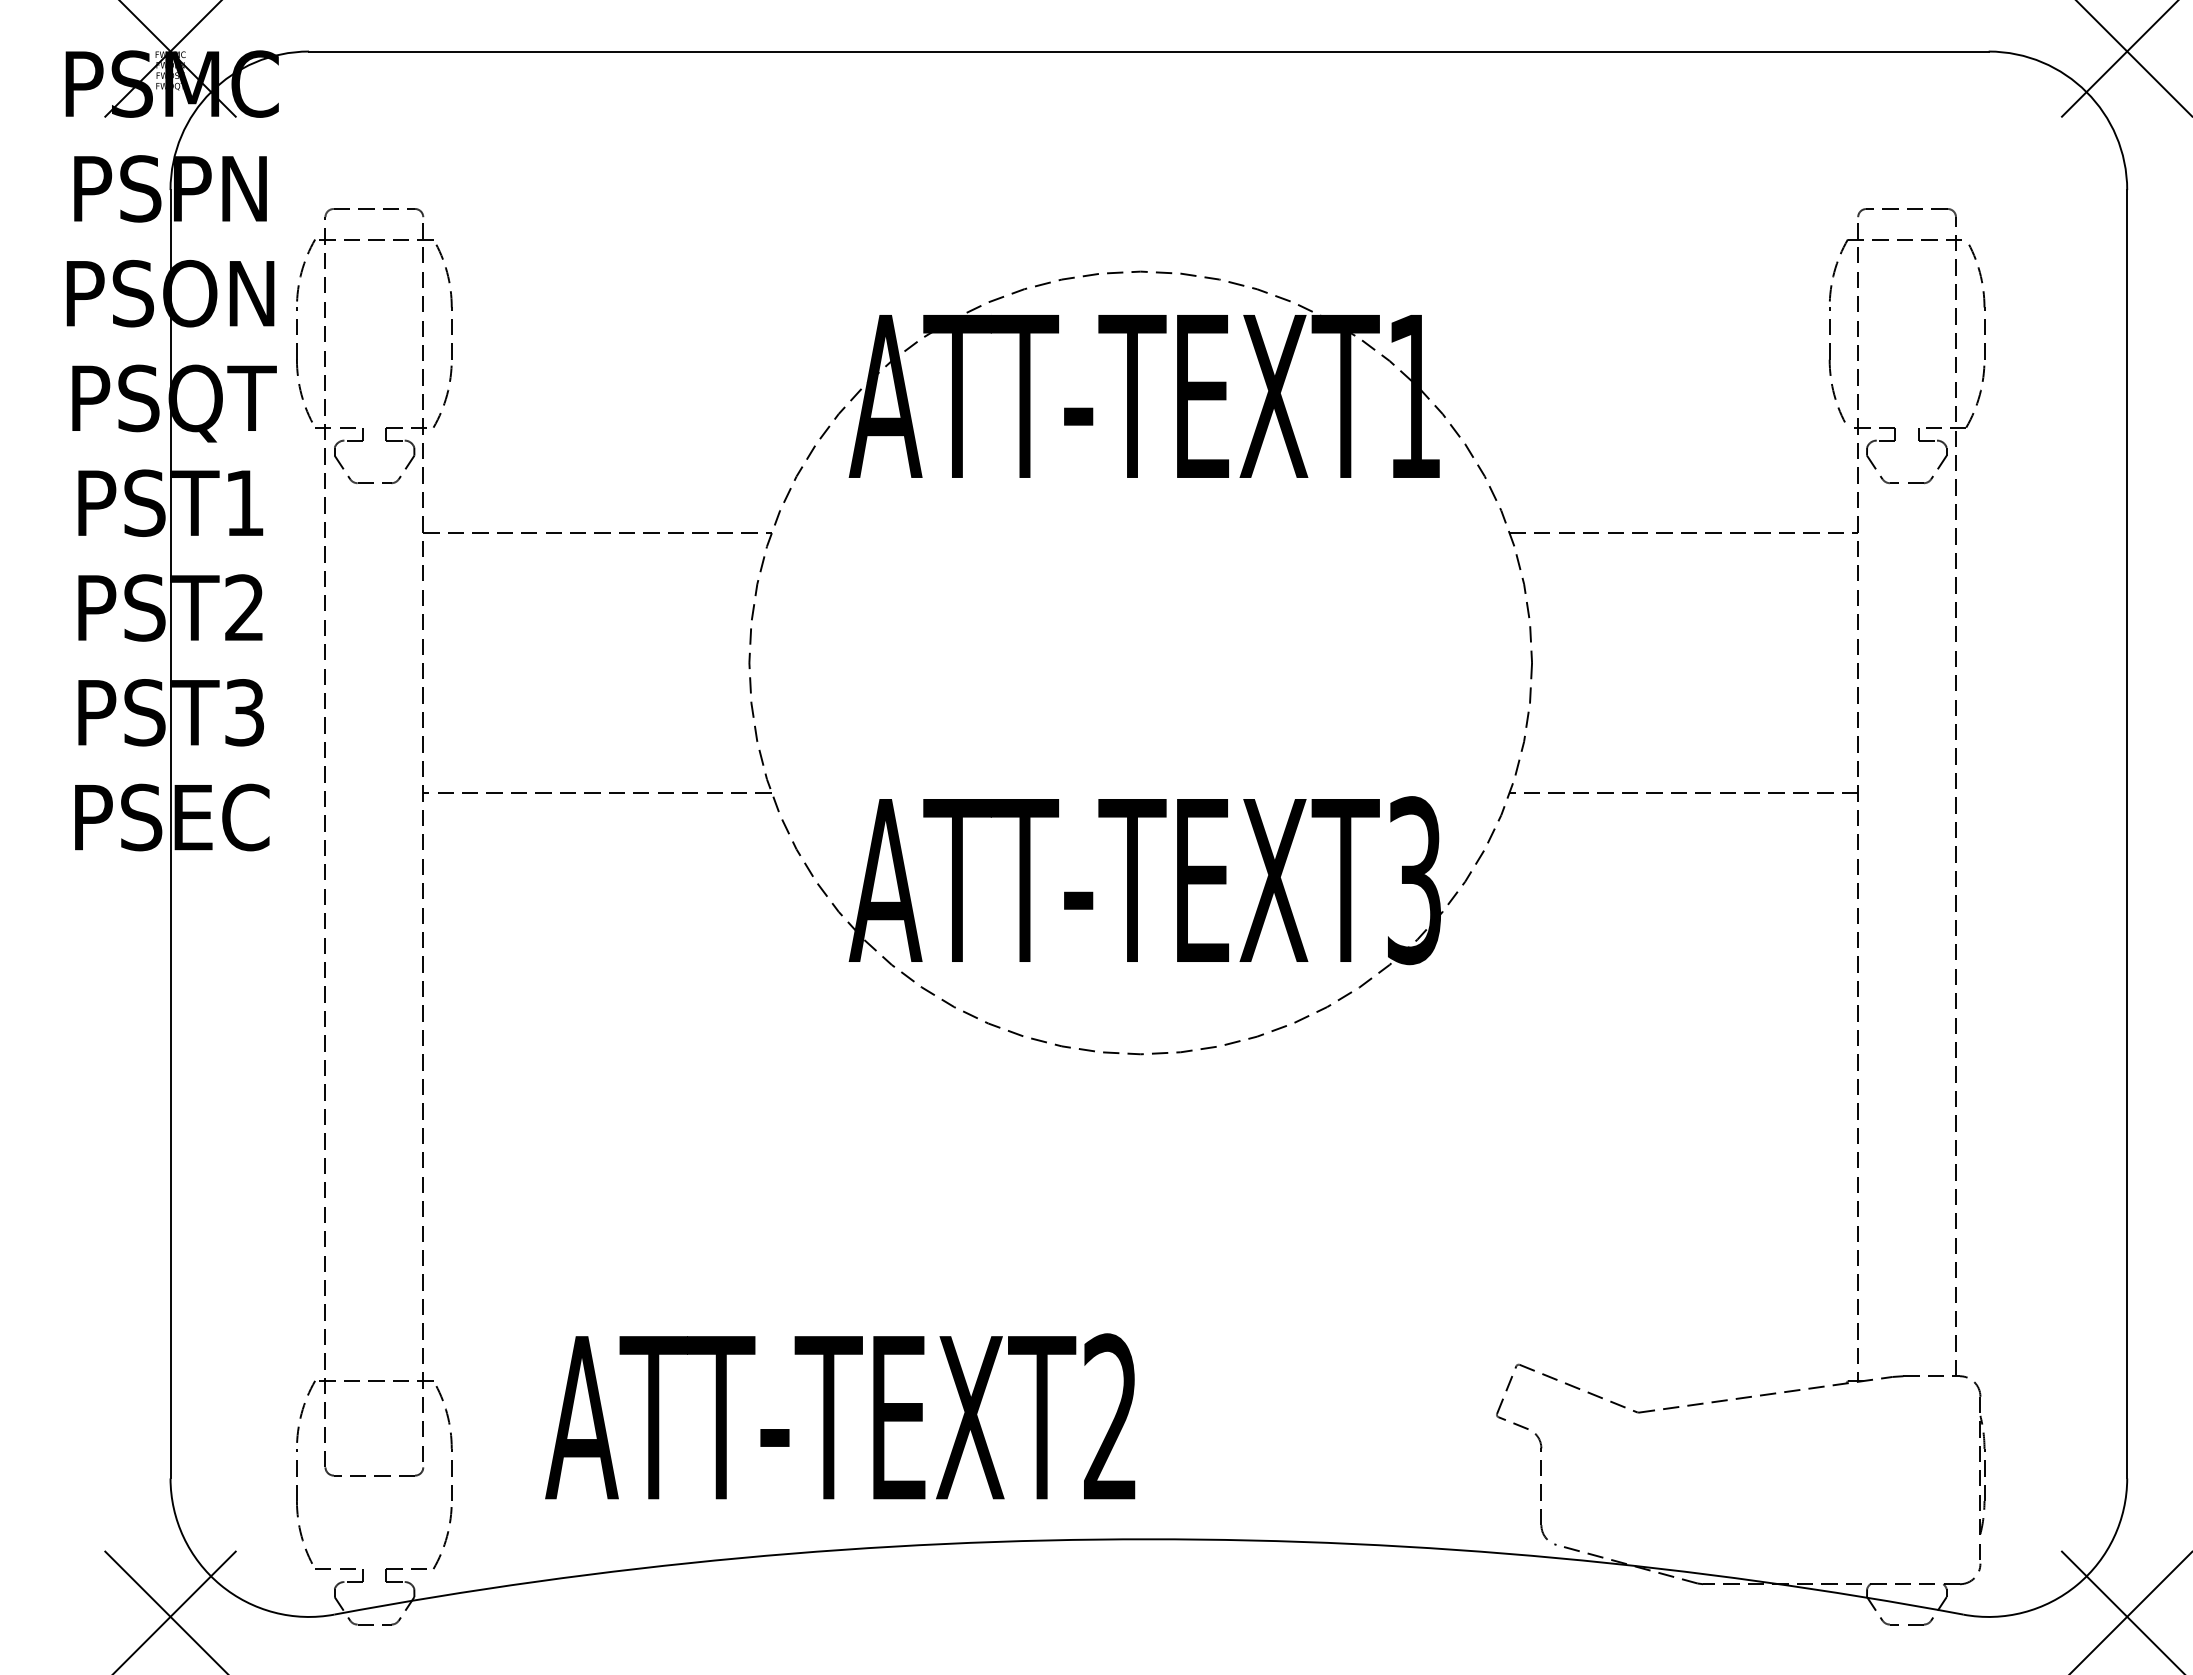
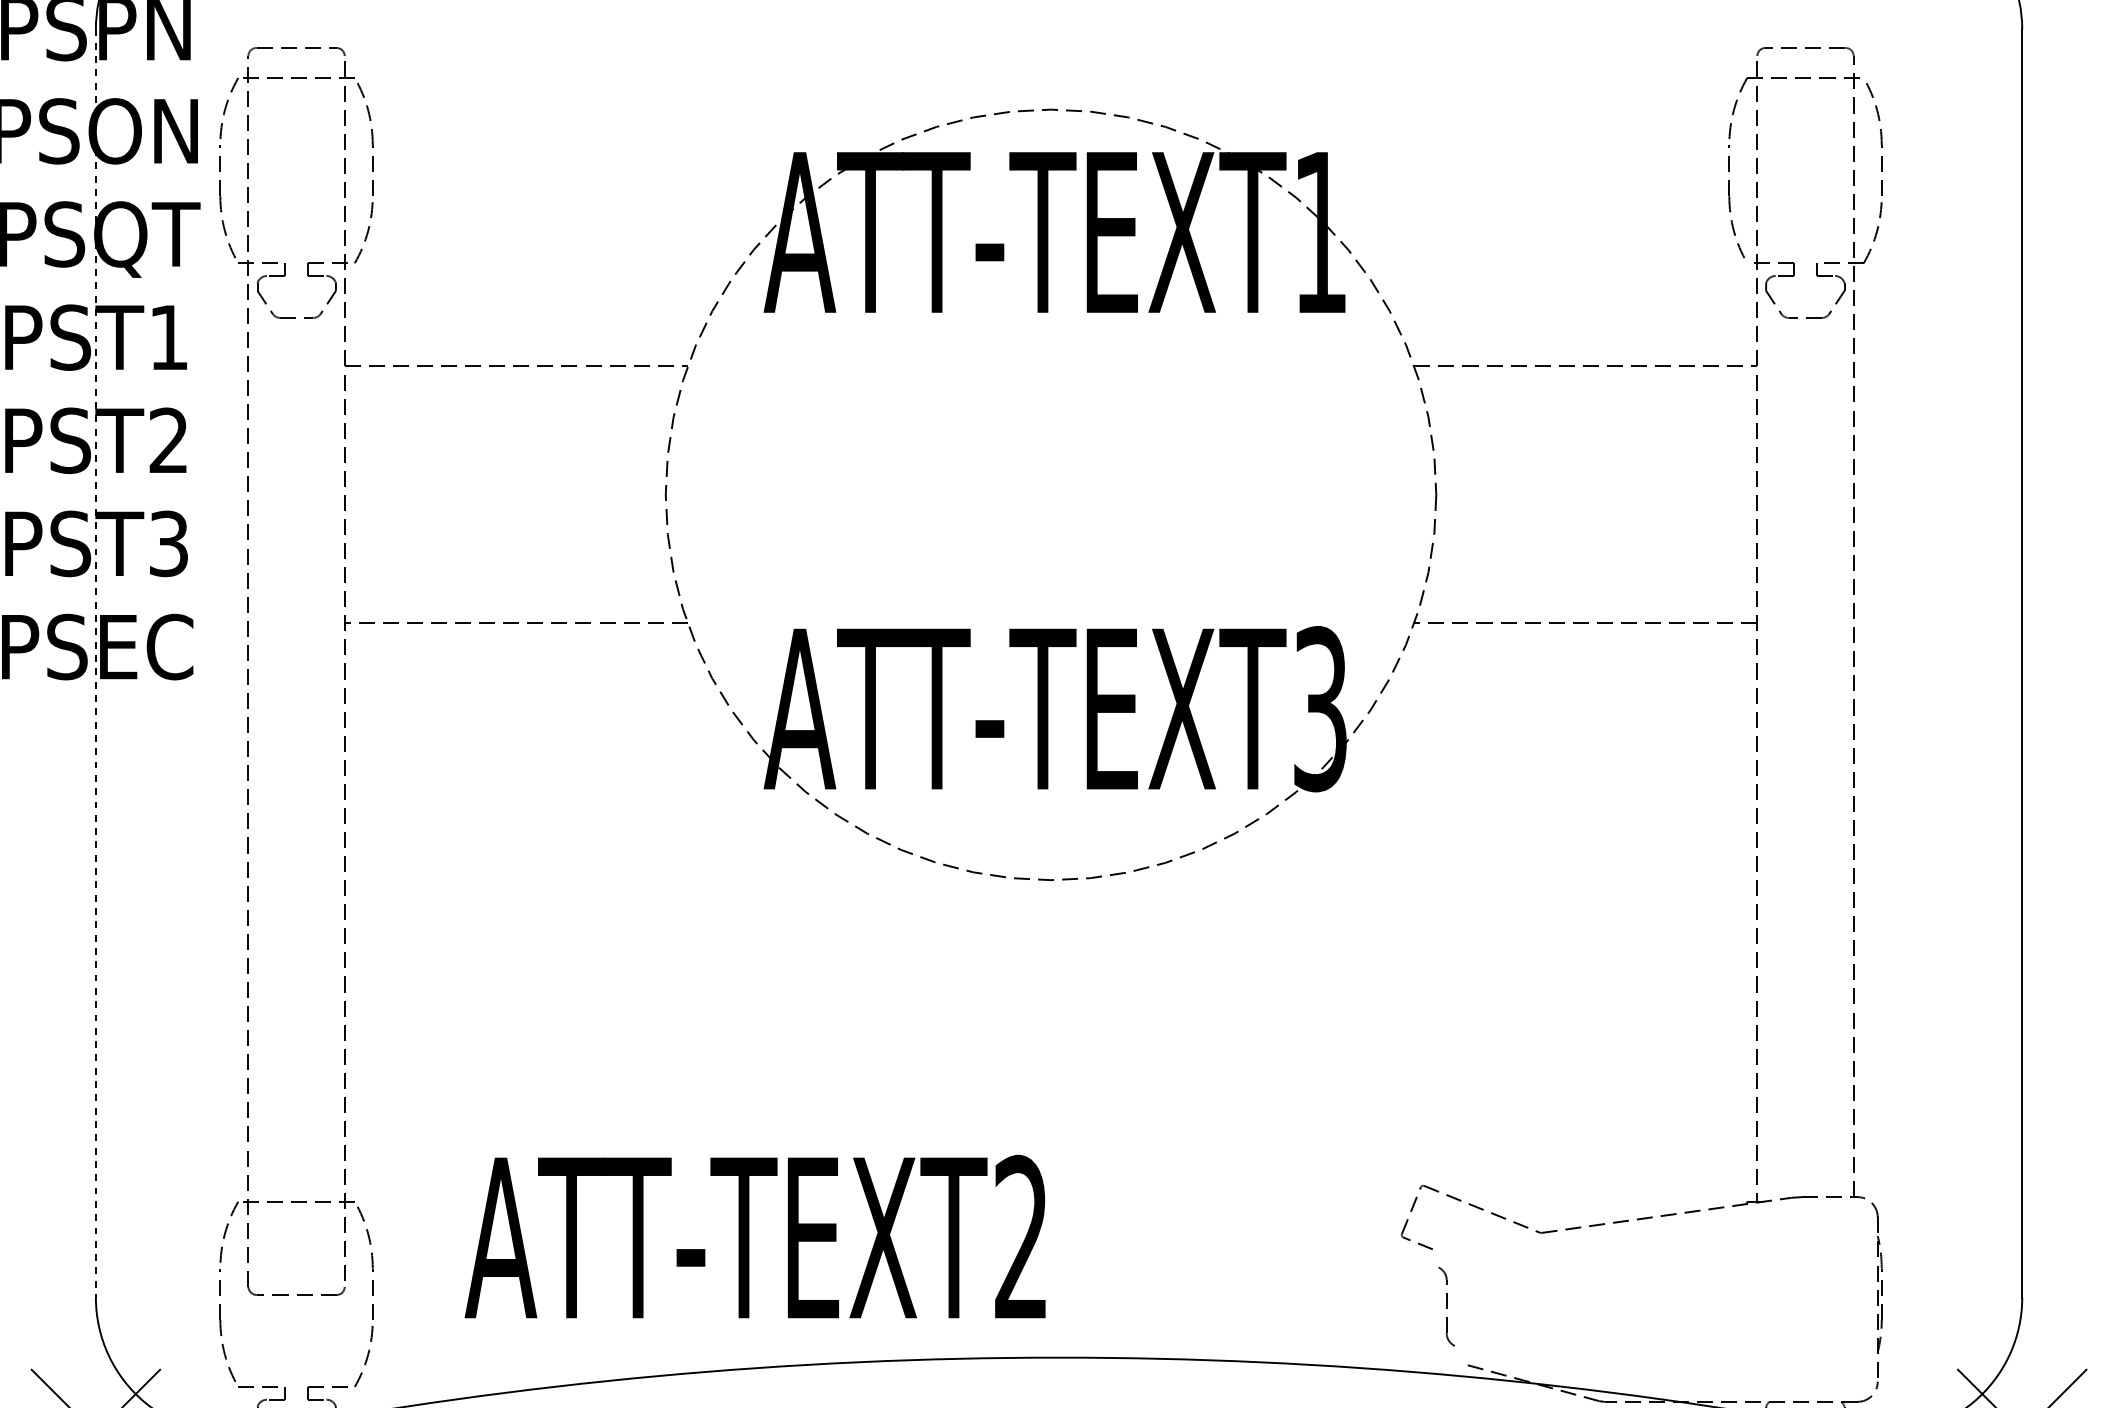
line: (170, 834) -> (95, 663), solid -> dashed
part: (1545, 1489) -> (1449, 1308), size x0.7

